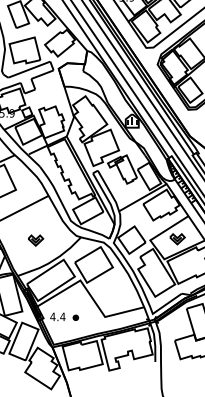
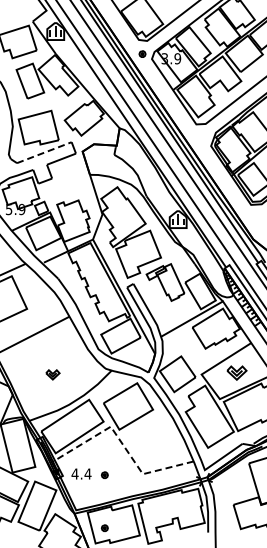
line: (29, 69) -> (44, 152), solid -> dashed
part: (35, 240) -> (52, 374), size x0.7
line: (89, 293) -> (122, 443), solid -> dashed
part: (75, 358) -> (104, 527), added

